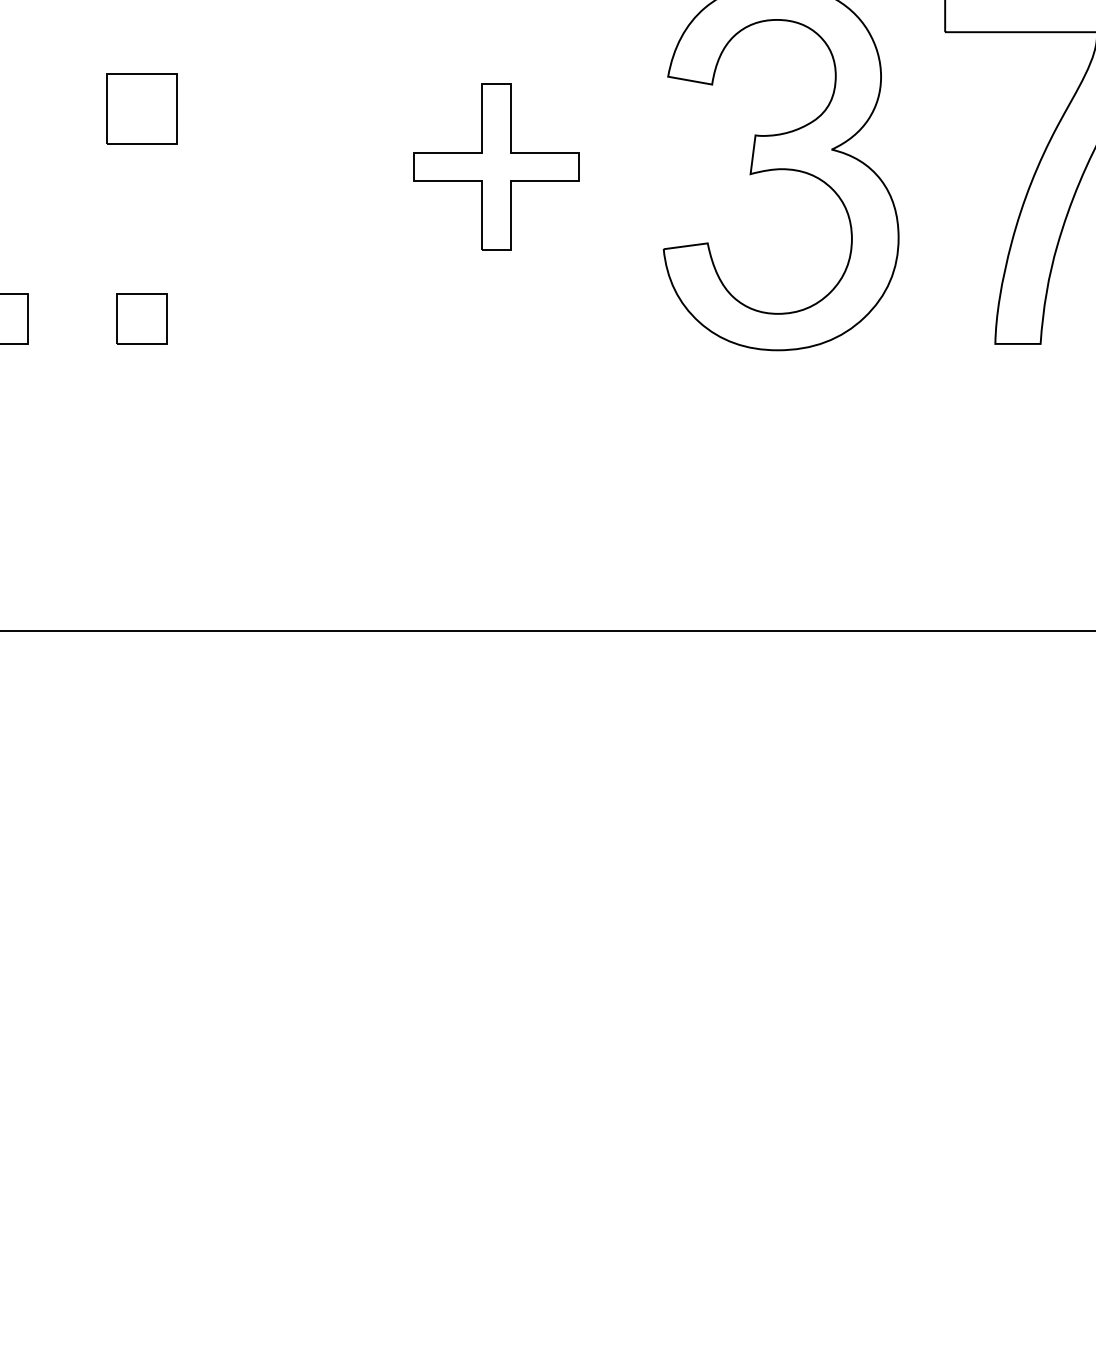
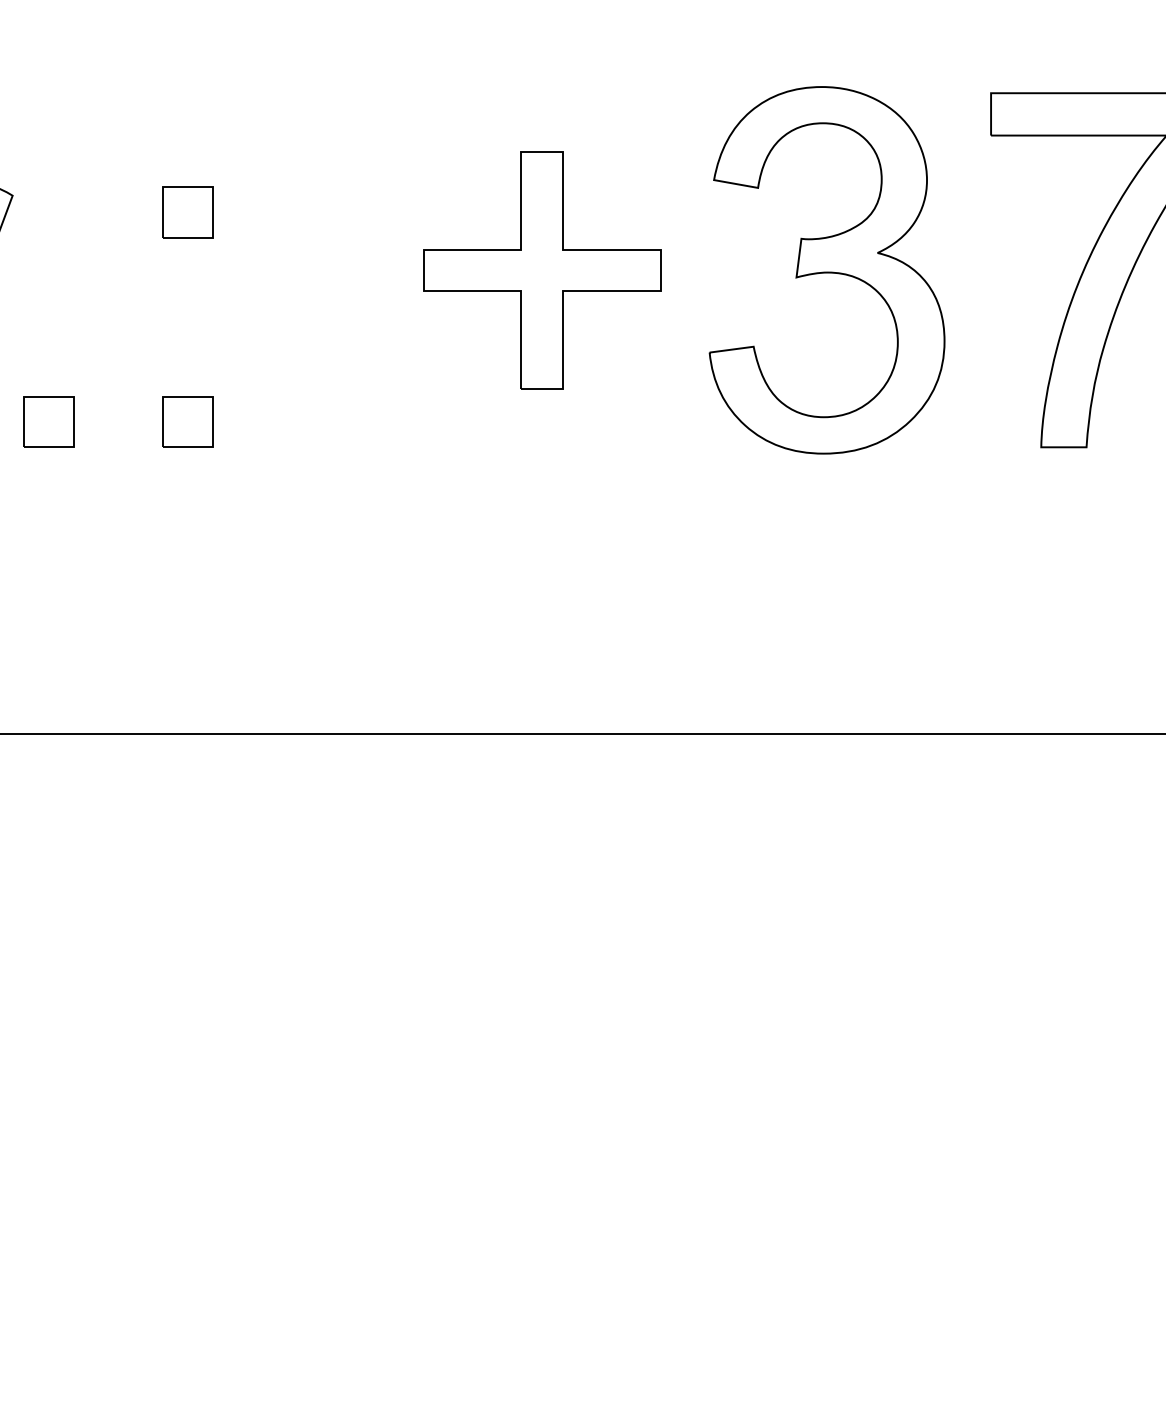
part: (141, 109) -> (187, 212), size x0.71
part: (496, 167) -> (542, 270), size x1.43

